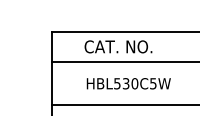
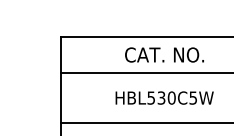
text: (118, 46) -> (164, 54), moved
text: (128, 83) -> (164, 97), moved

